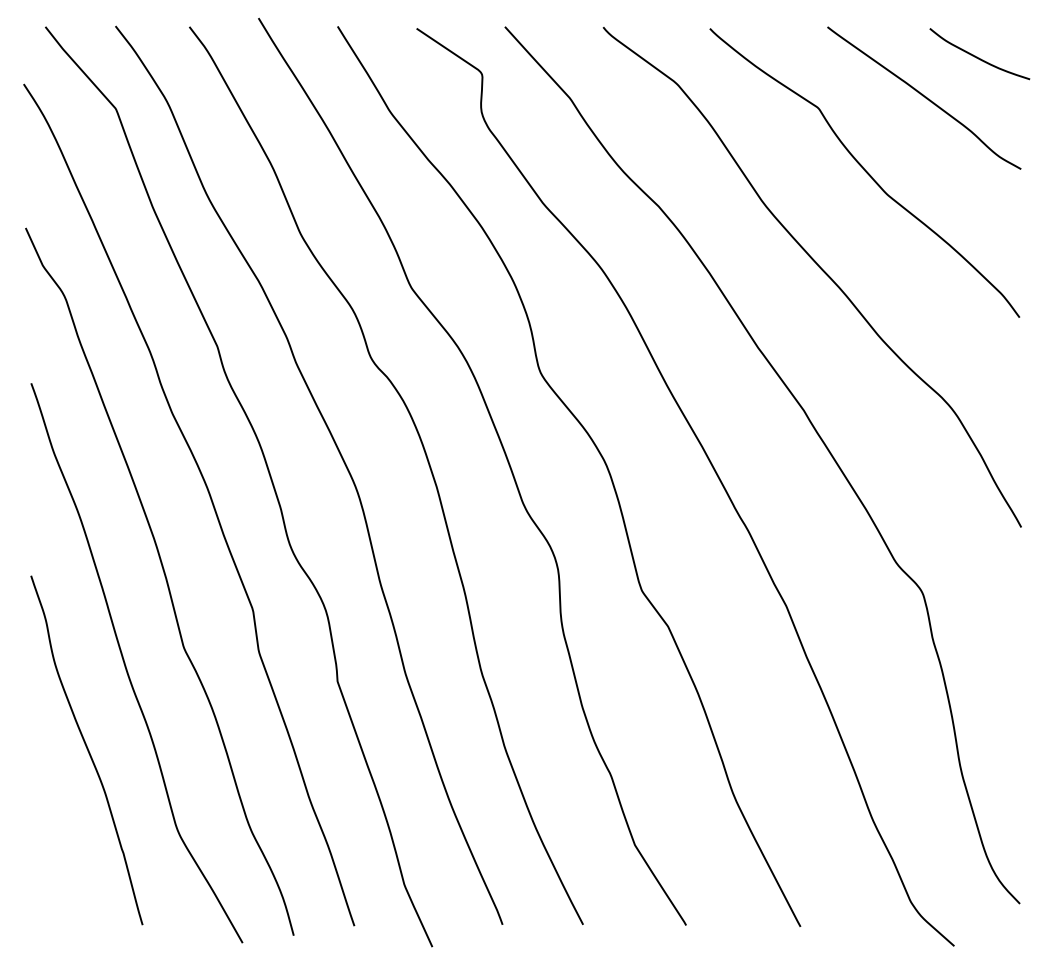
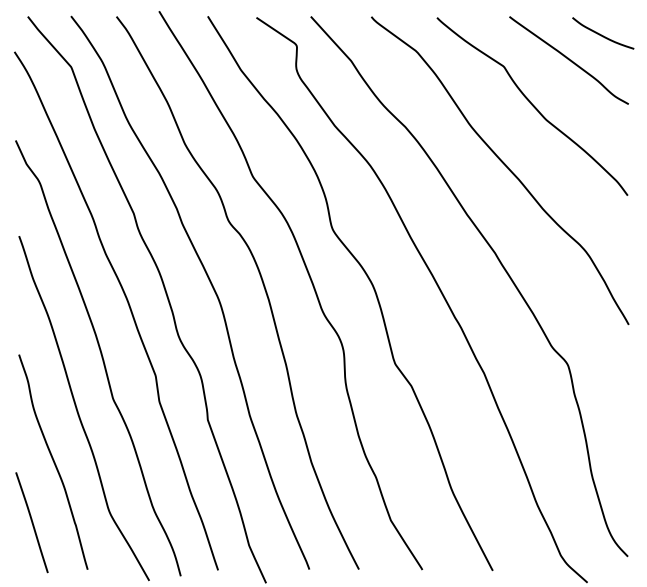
line: (51, 848) -> (31, 522), added

